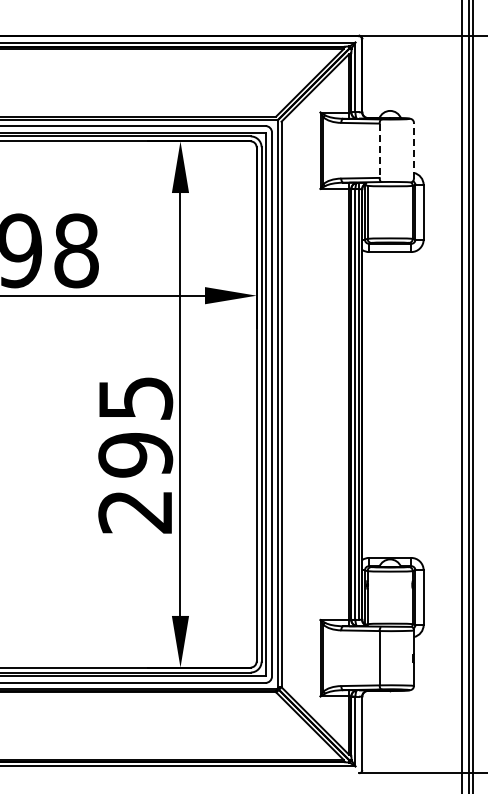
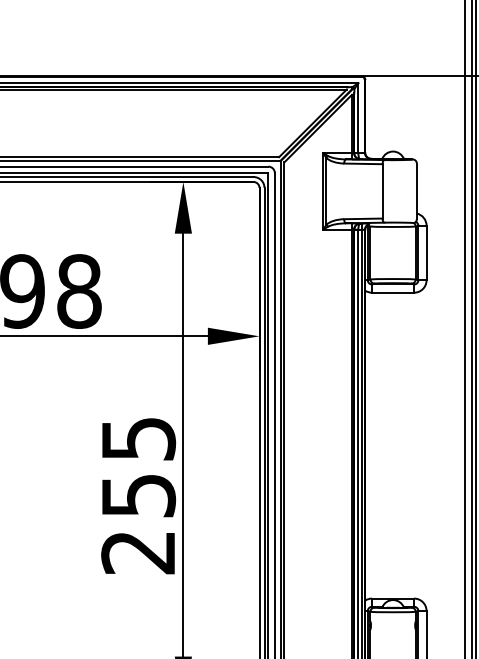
line: (413, 150) -> (416, 191), dashed -> solid
line: (379, 151) -> (382, 192), dashed -> solid
text: (135, 455) -> (138, 496), 295 -> 255

